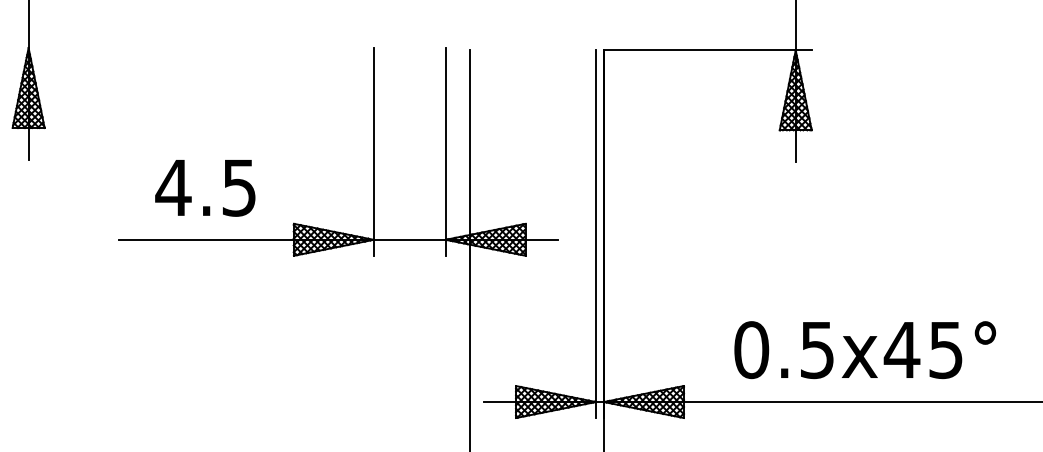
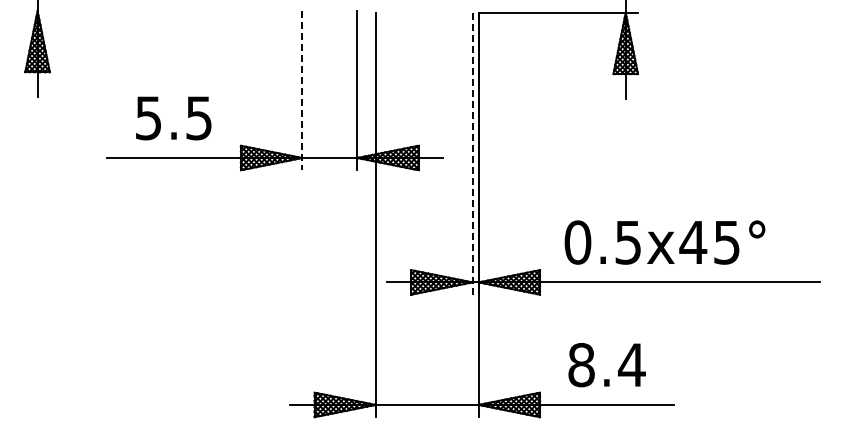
line: (374, 151) -> (302, 90), solid -> dashed
text: (173, 188) -> (148, 118), 4.5 -> 5.5
line: (595, 233) -> (472, 153), solid -> dashed
text: (864, 349) -> (664, 242), moved

